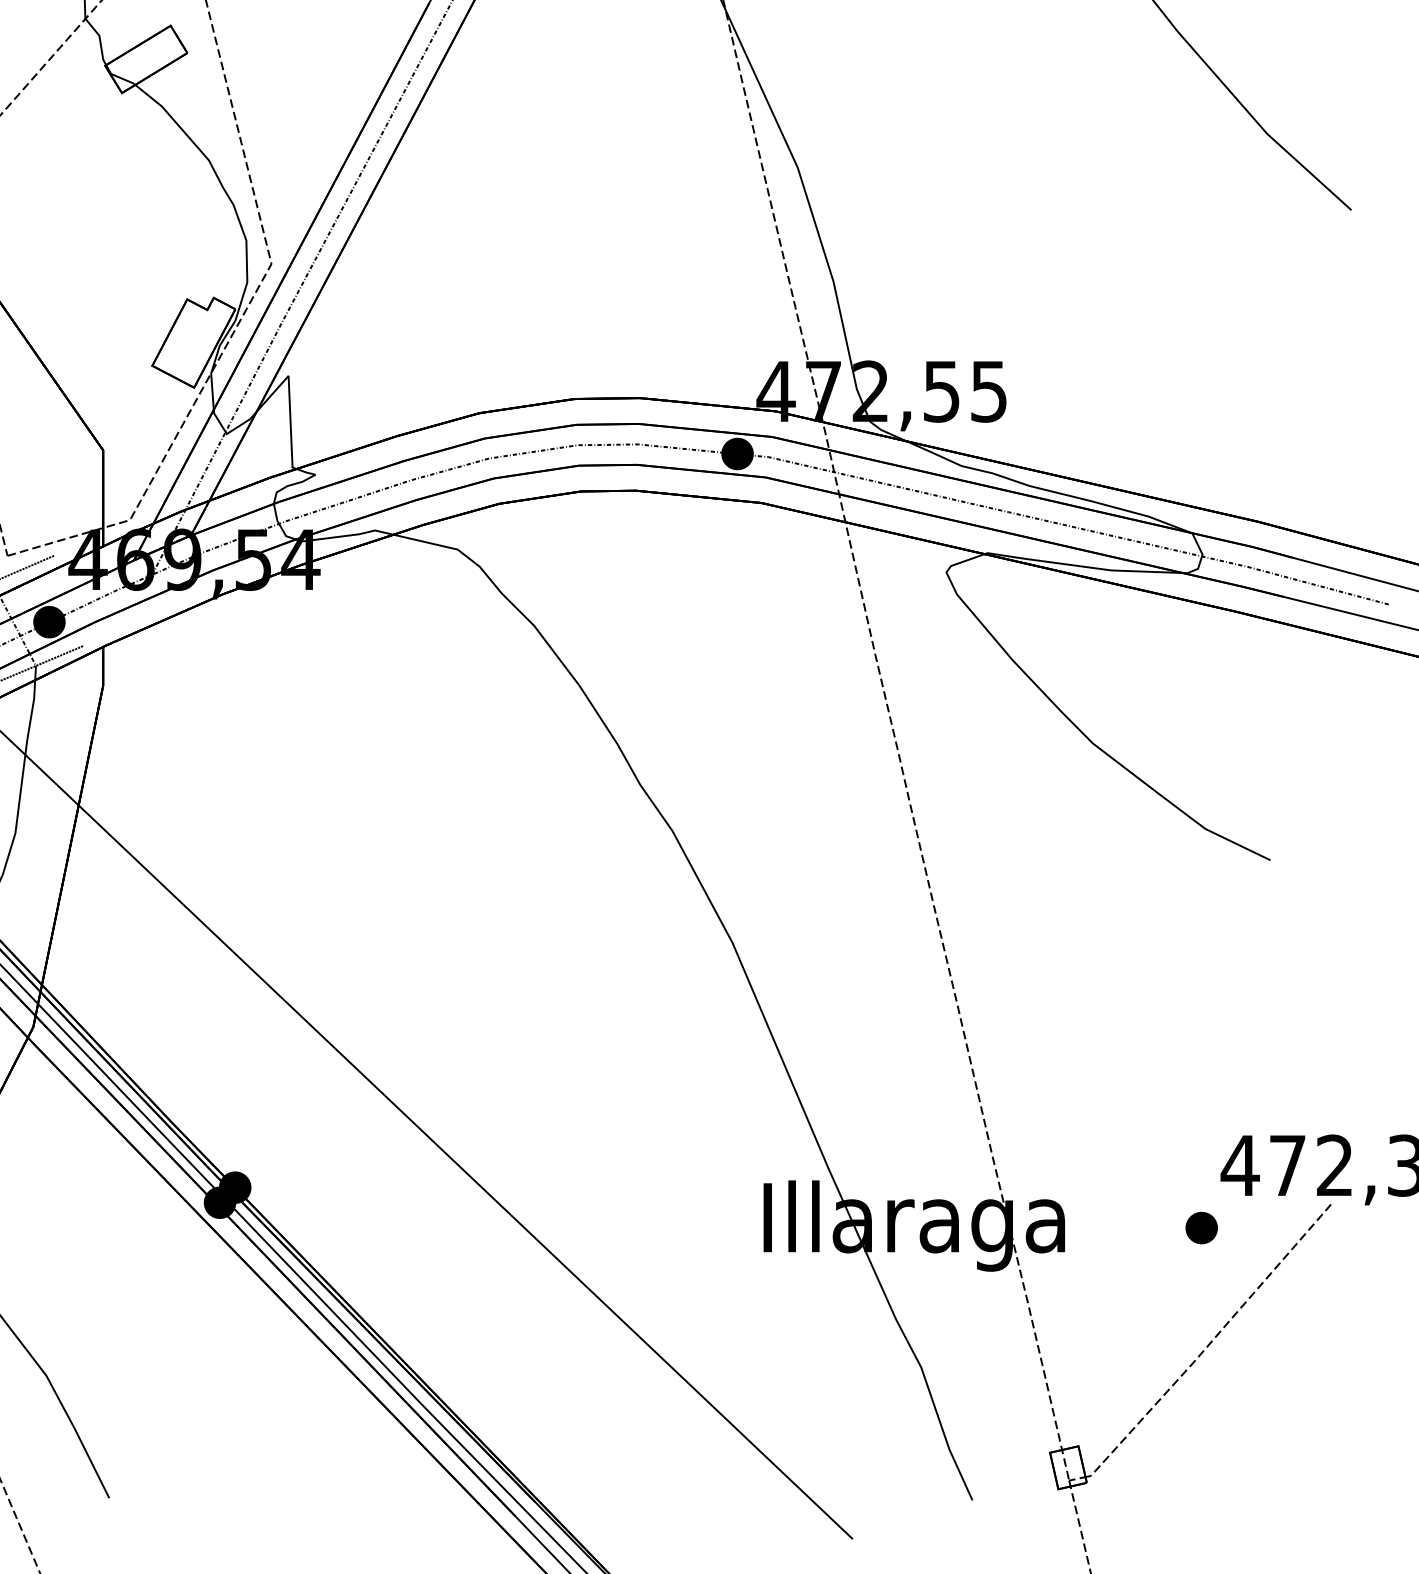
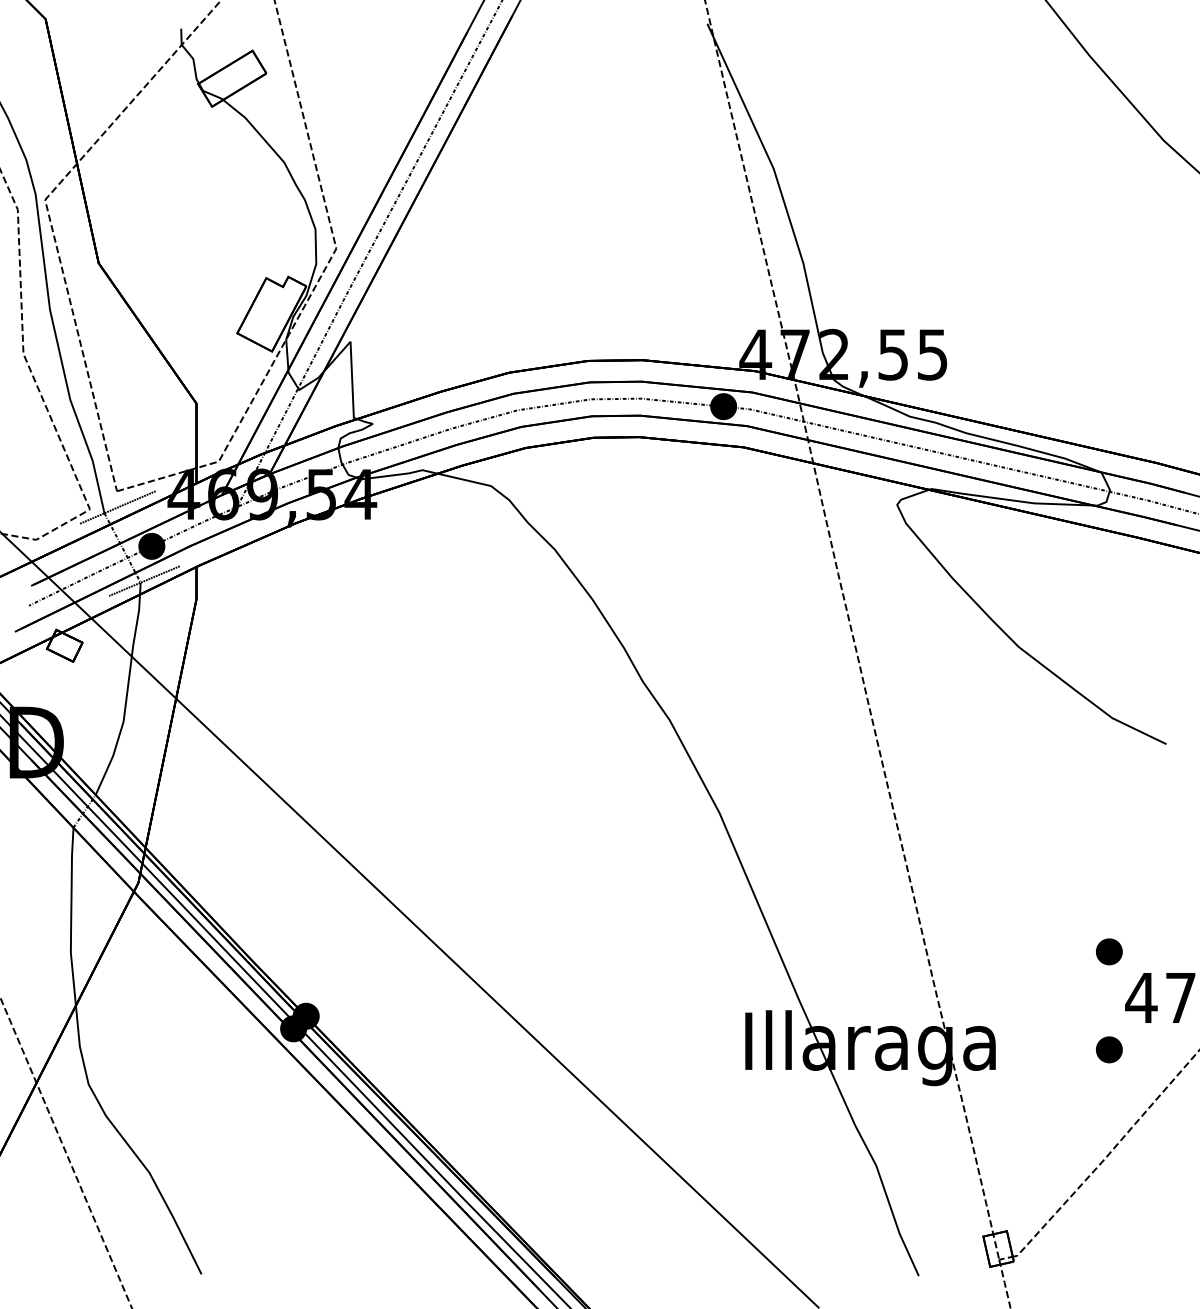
part: (1201, 1109) -> (1109, 951), added

